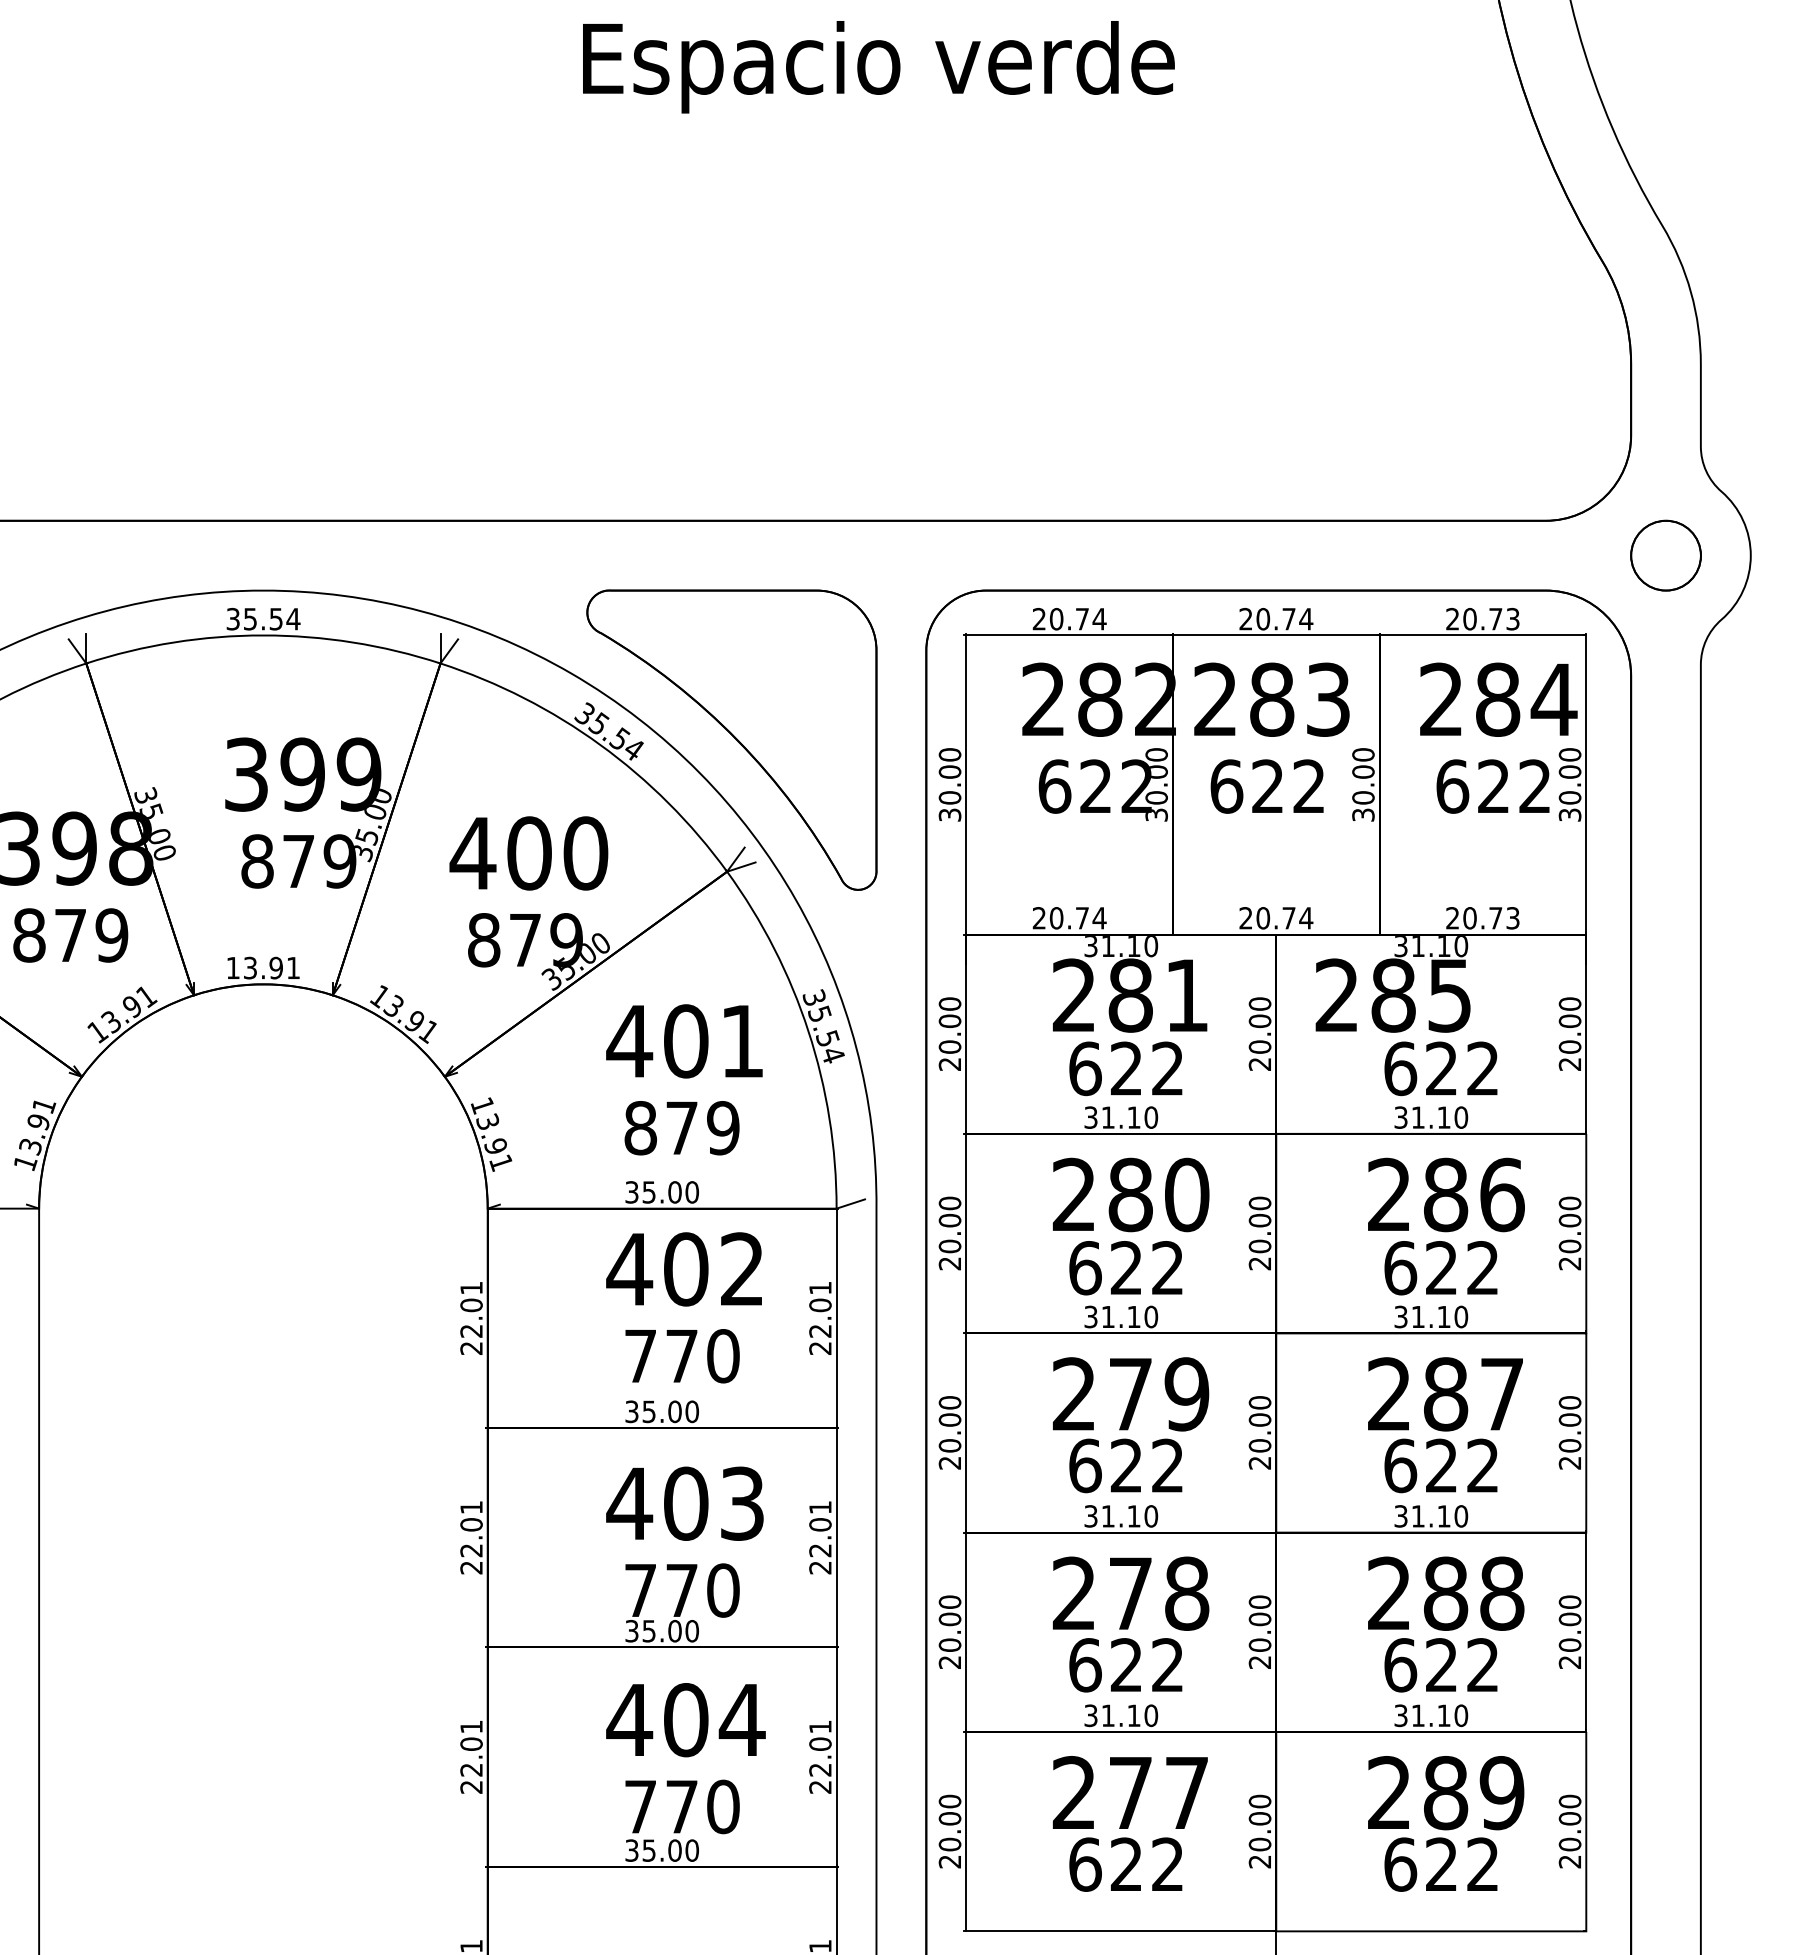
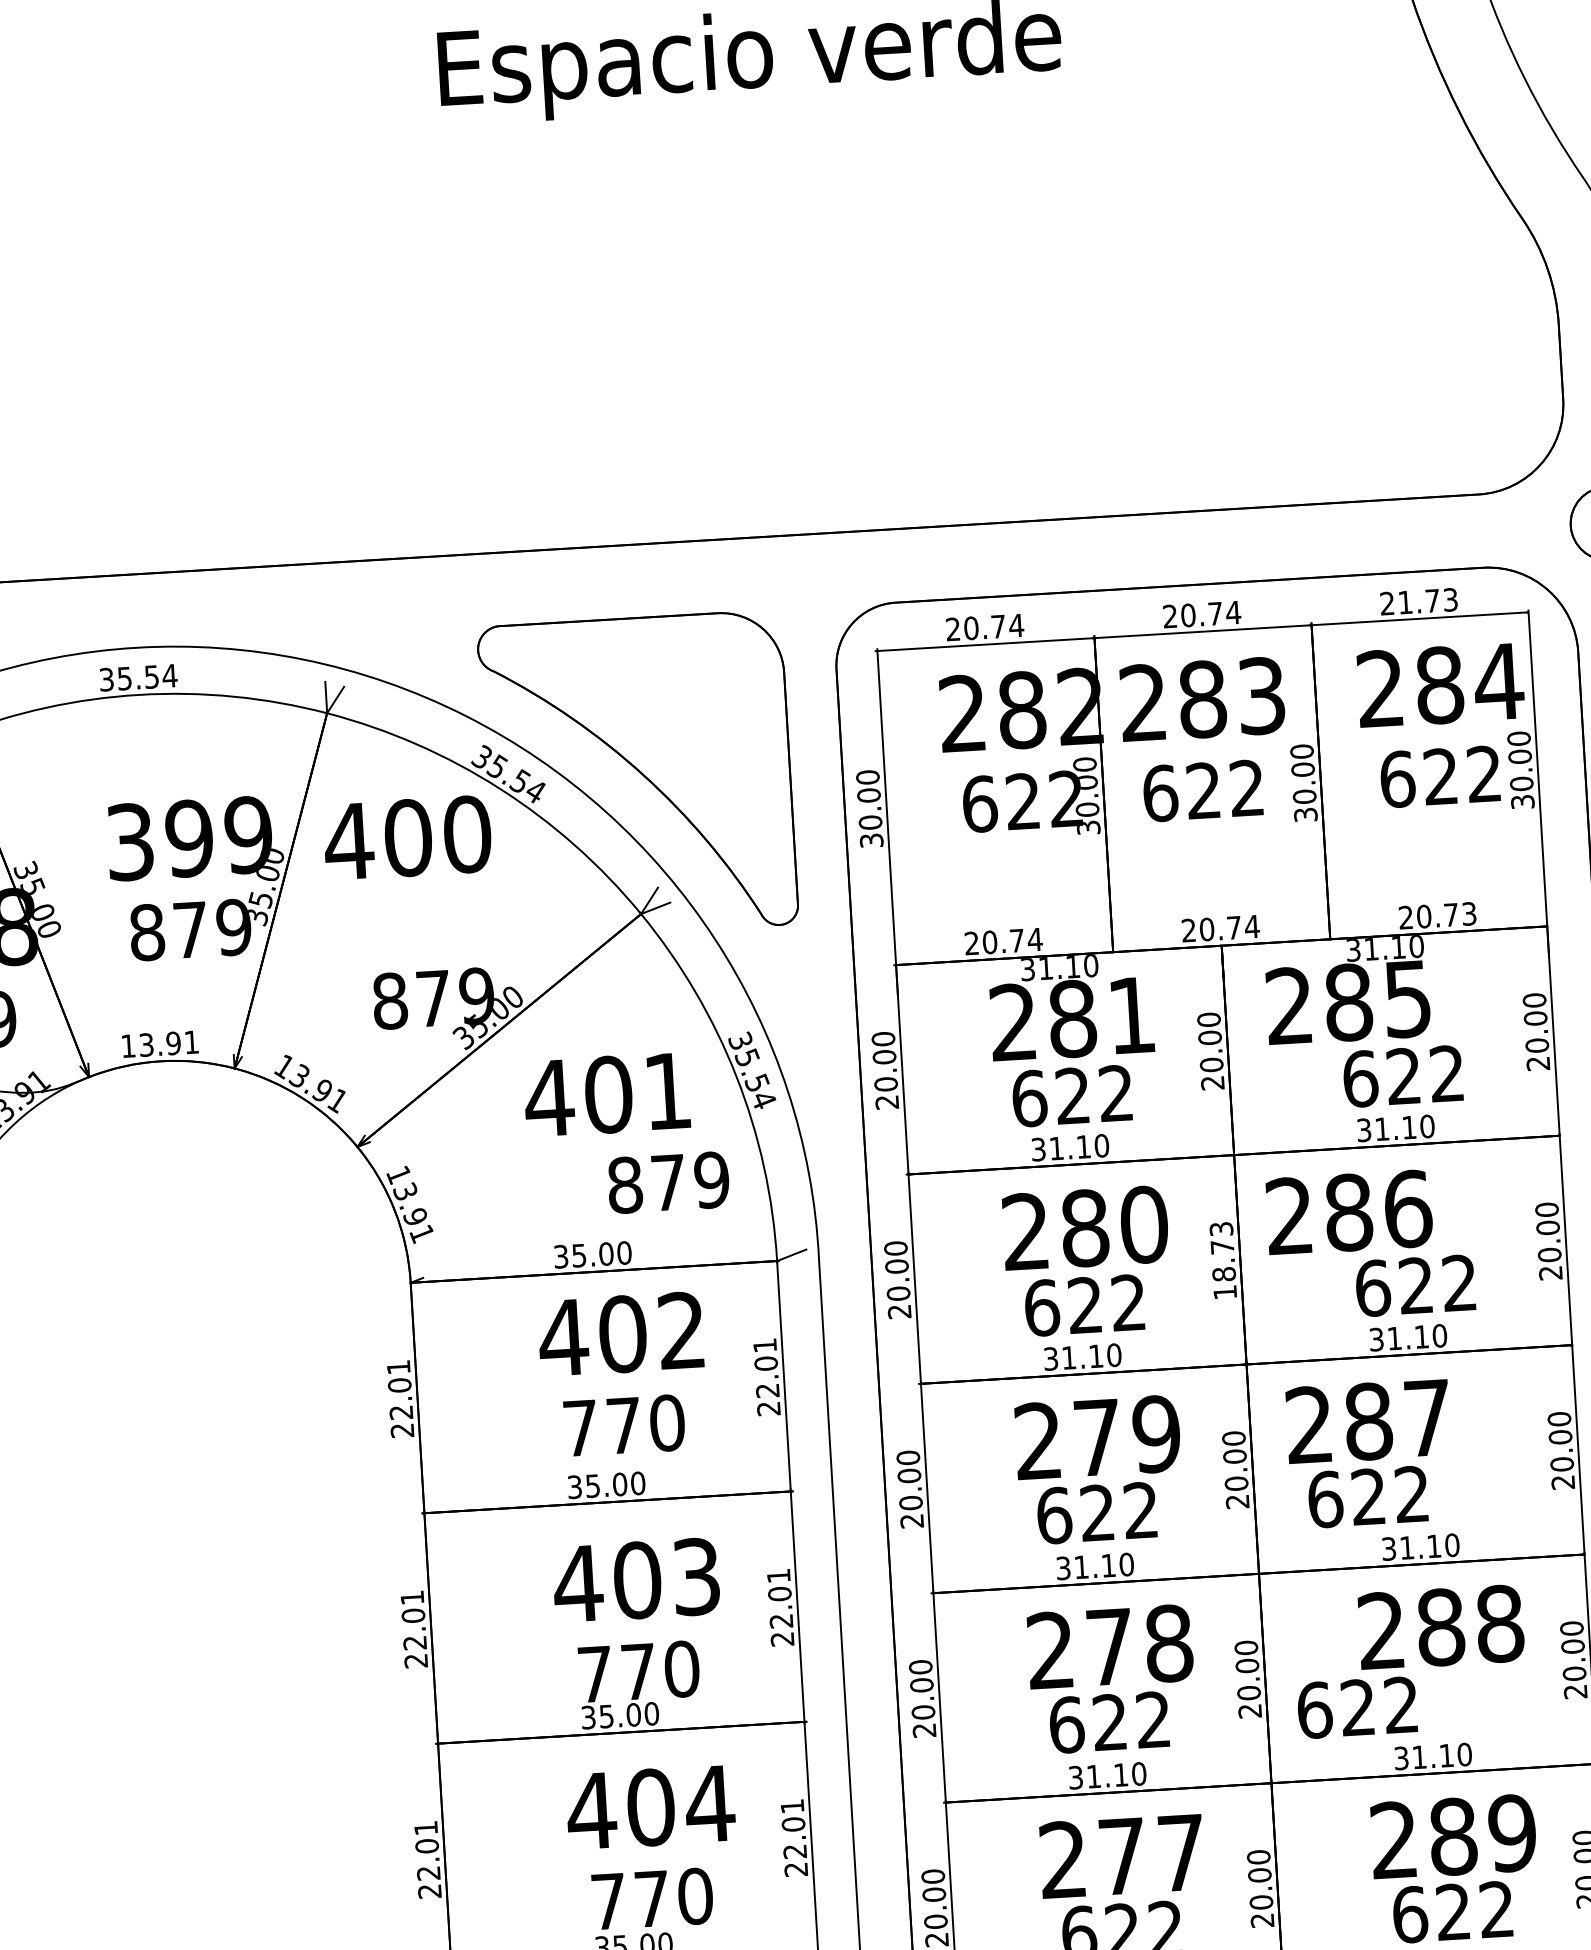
text: (1469, 619) -> (1404, 602), 20.73 -> 21.73
text: (528, 853) -> (407, 838), moved
text: (681, 1128) -> (668, 1183), moved
text: (1446, 1194) -> (1349, 1212), moved
text: (1259, 1233) -> (1222, 1260), 20.00 -> 18.73
text: (1445, 1425) -> (1370, 1454), moved
text: (1440, 1665) -> (1356, 1708), moved

